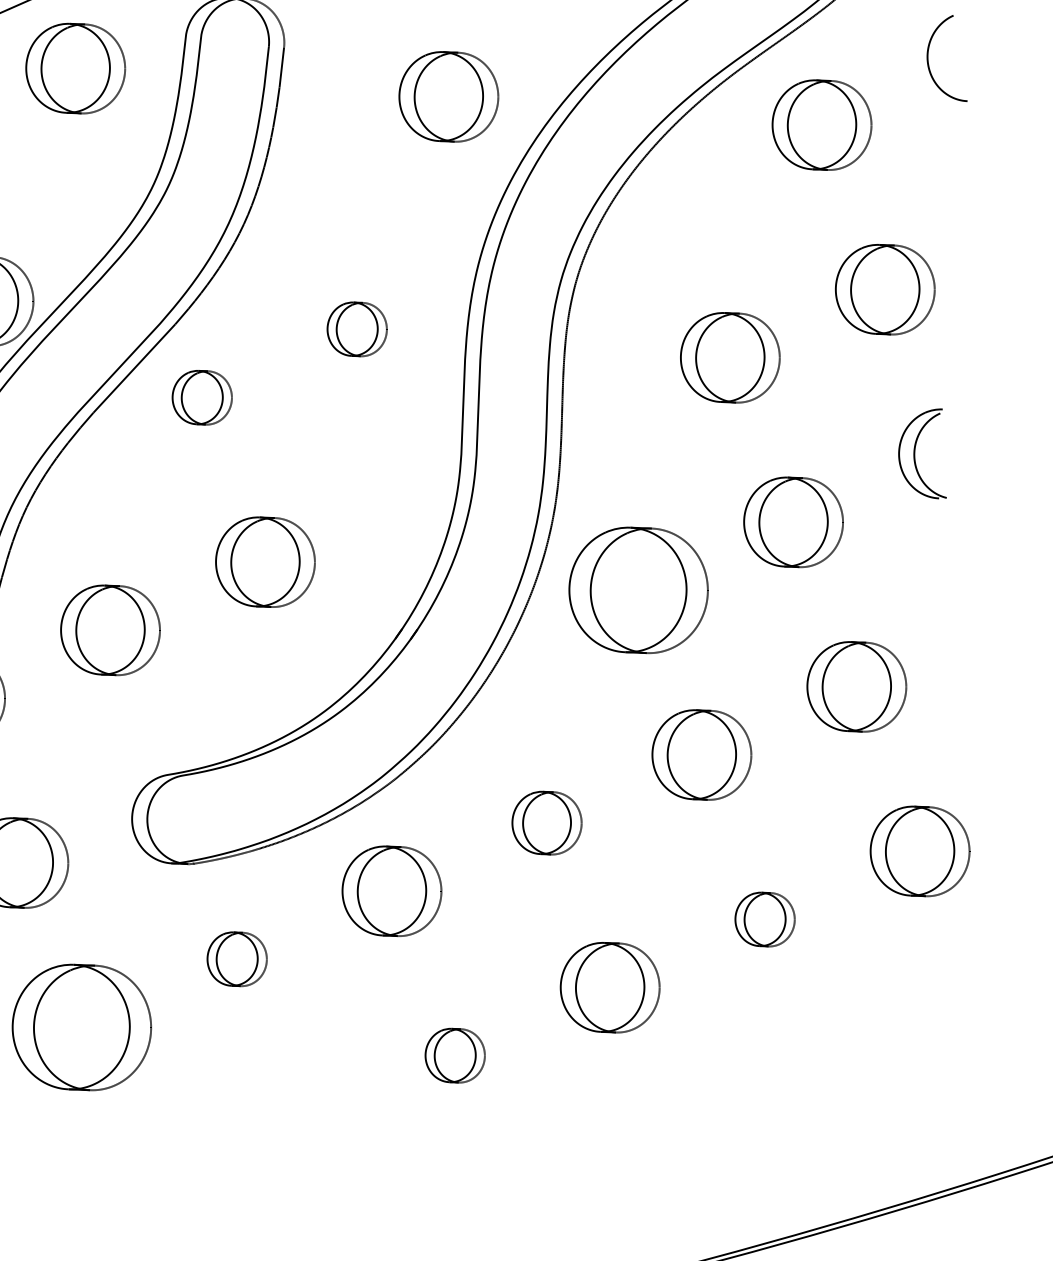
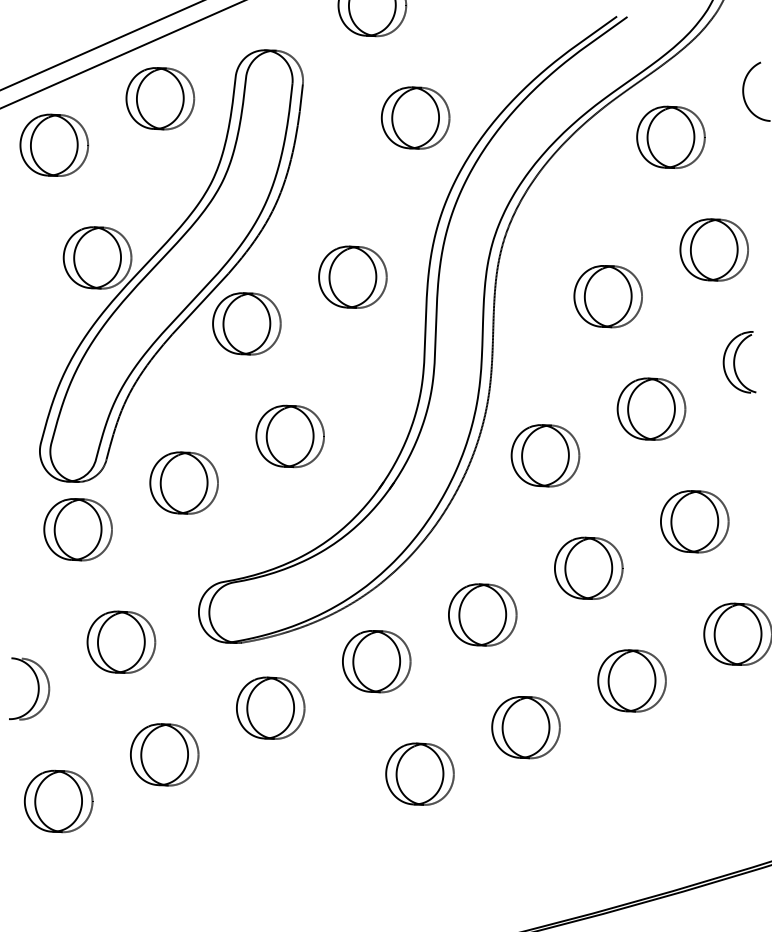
part: (356, 328) -> (352, 276), size x1.67
part: (201, 397) -> (246, 323), size x1.67
part: (638, 590) -> (545, 455), size x0.71
part: (546, 822) -> (482, 614), size x1.43
part: (764, 918) -> (631, 680), size x1.67
part: (236, 958) -> (270, 707), size x1.67
part: (81, 1027) -> (164, 754), size x0.71
part: (454, 1054) -> (419, 773), size x1.67

